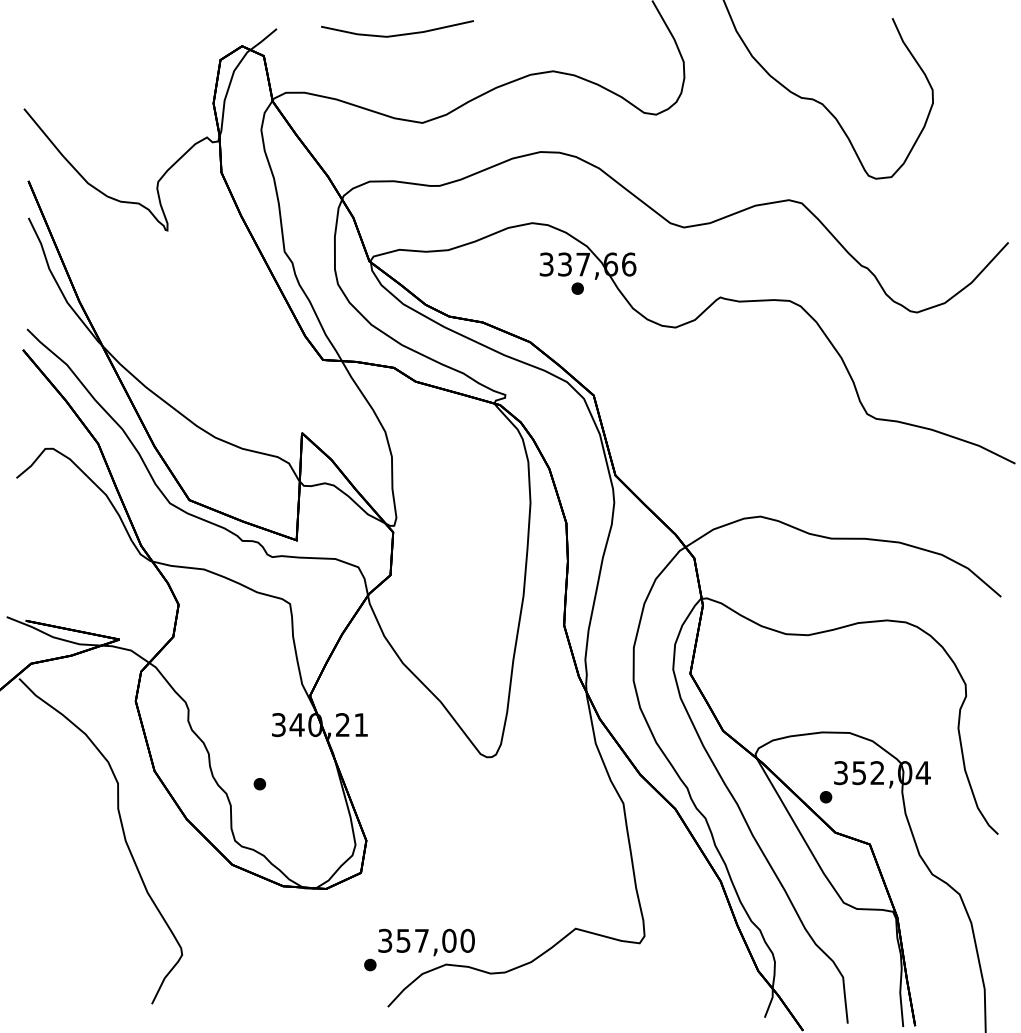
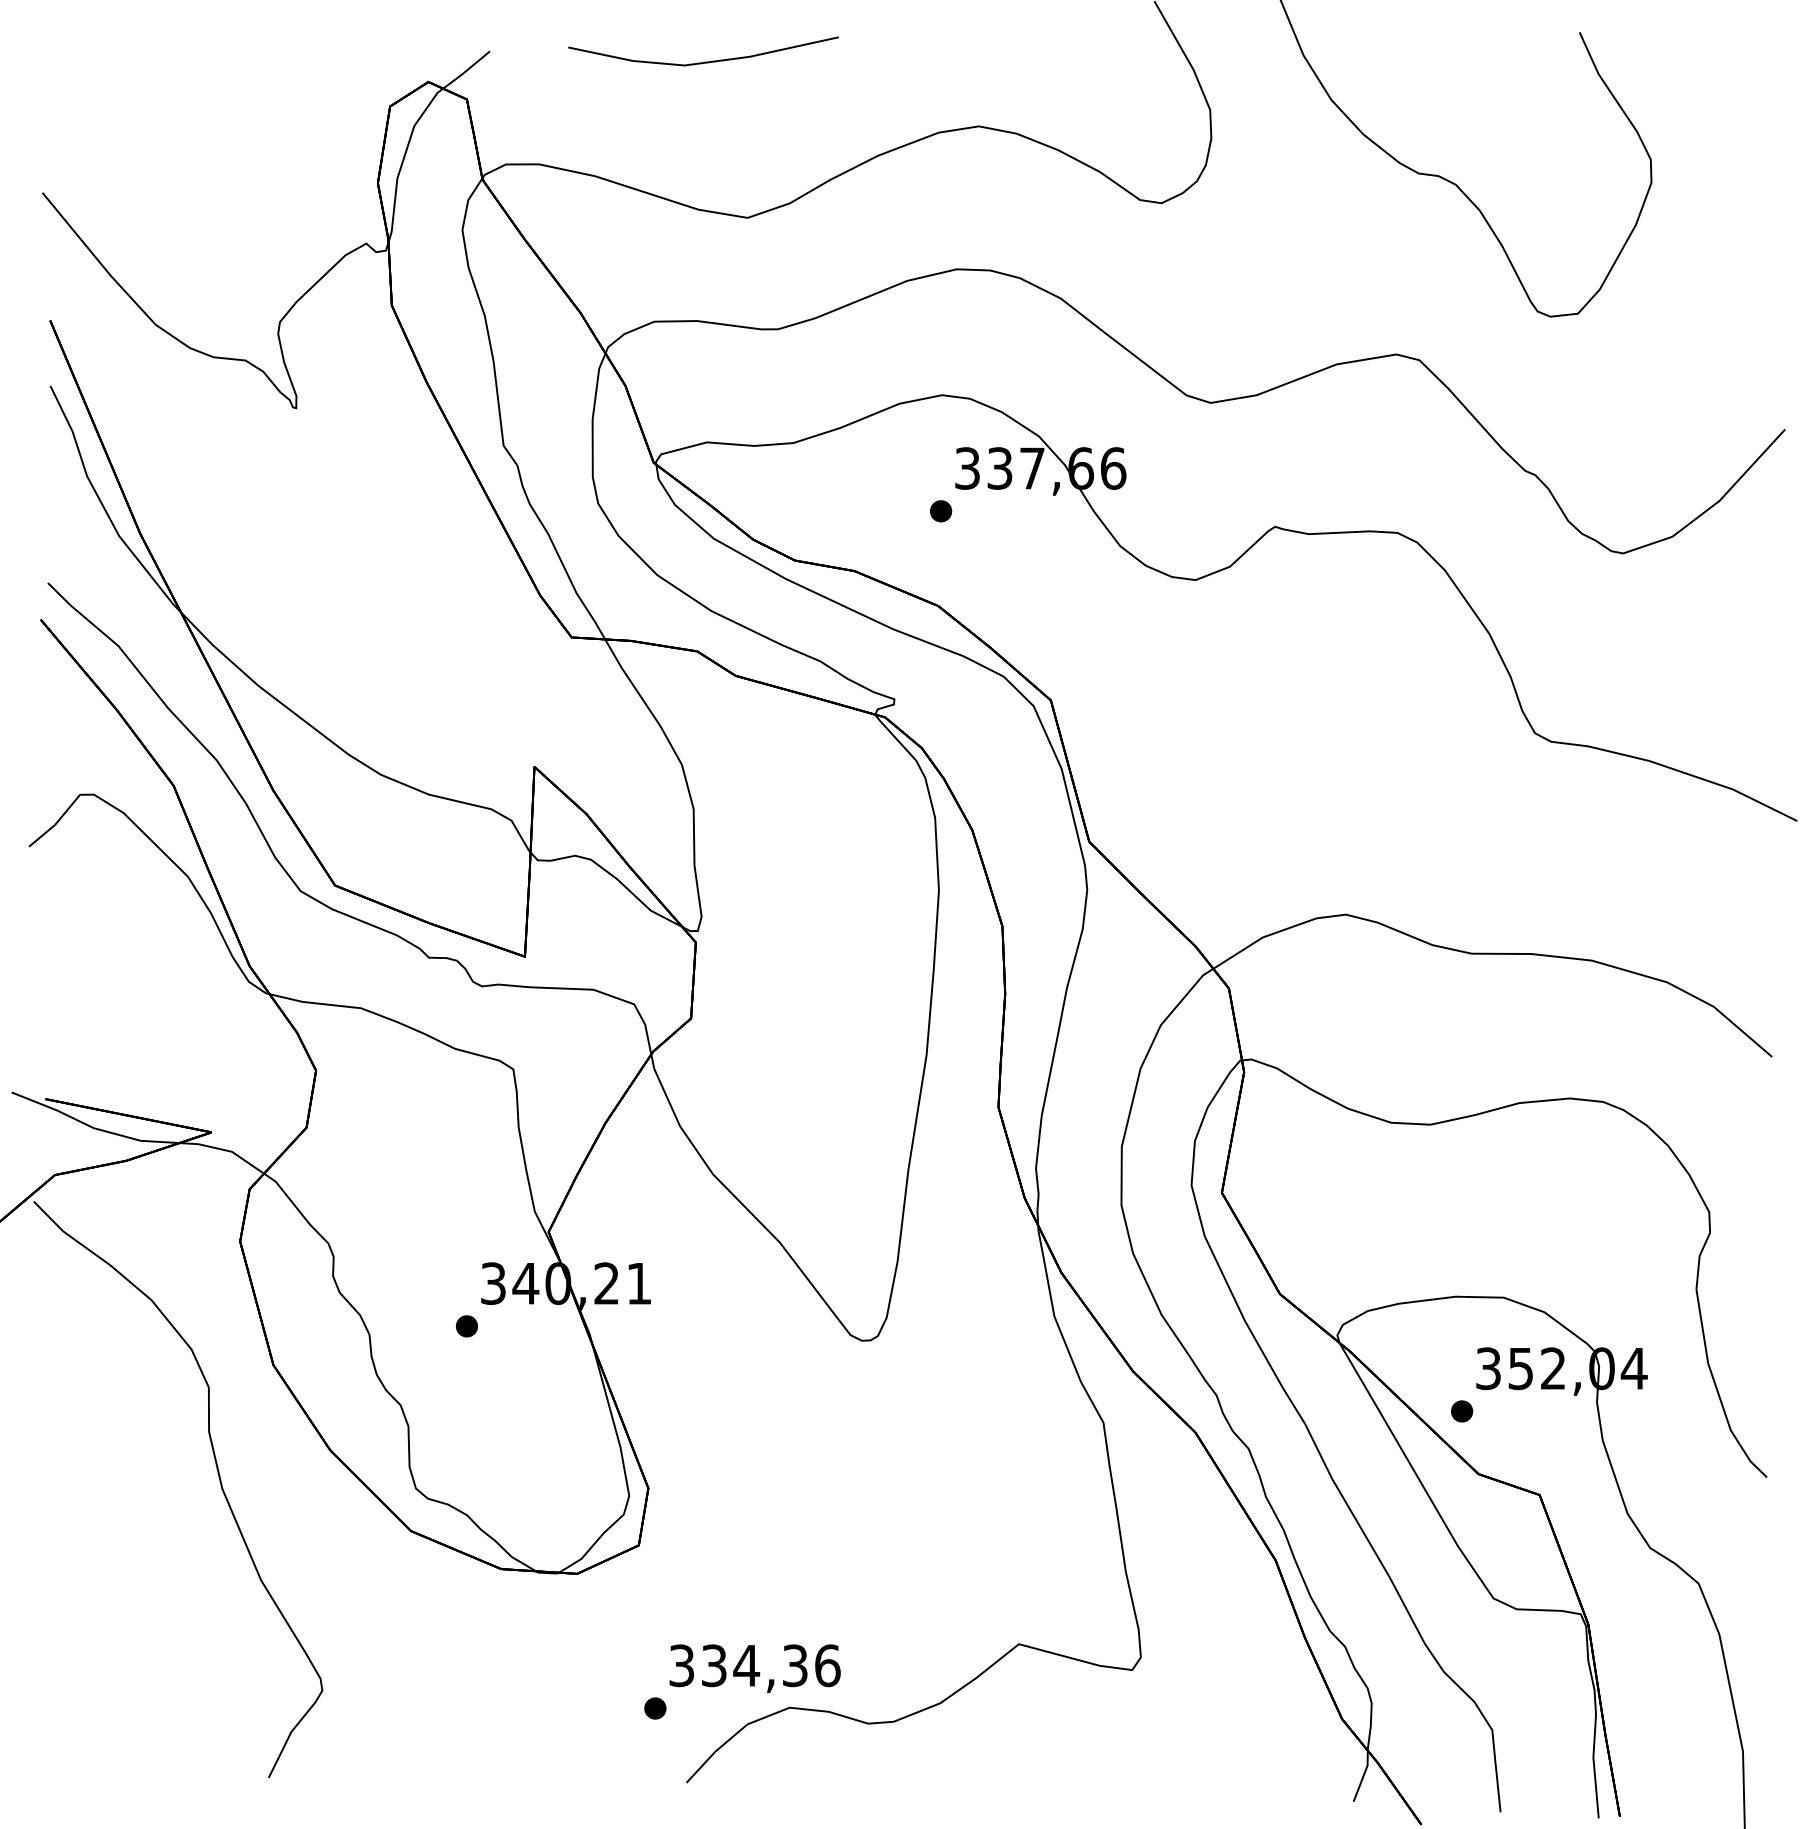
part: (577, 288) -> (940, 510), moved
part: (259, 784) -> (466, 1326), moved
text: (435, 940) -> (770, 1665), 357,00 -> 334,36

